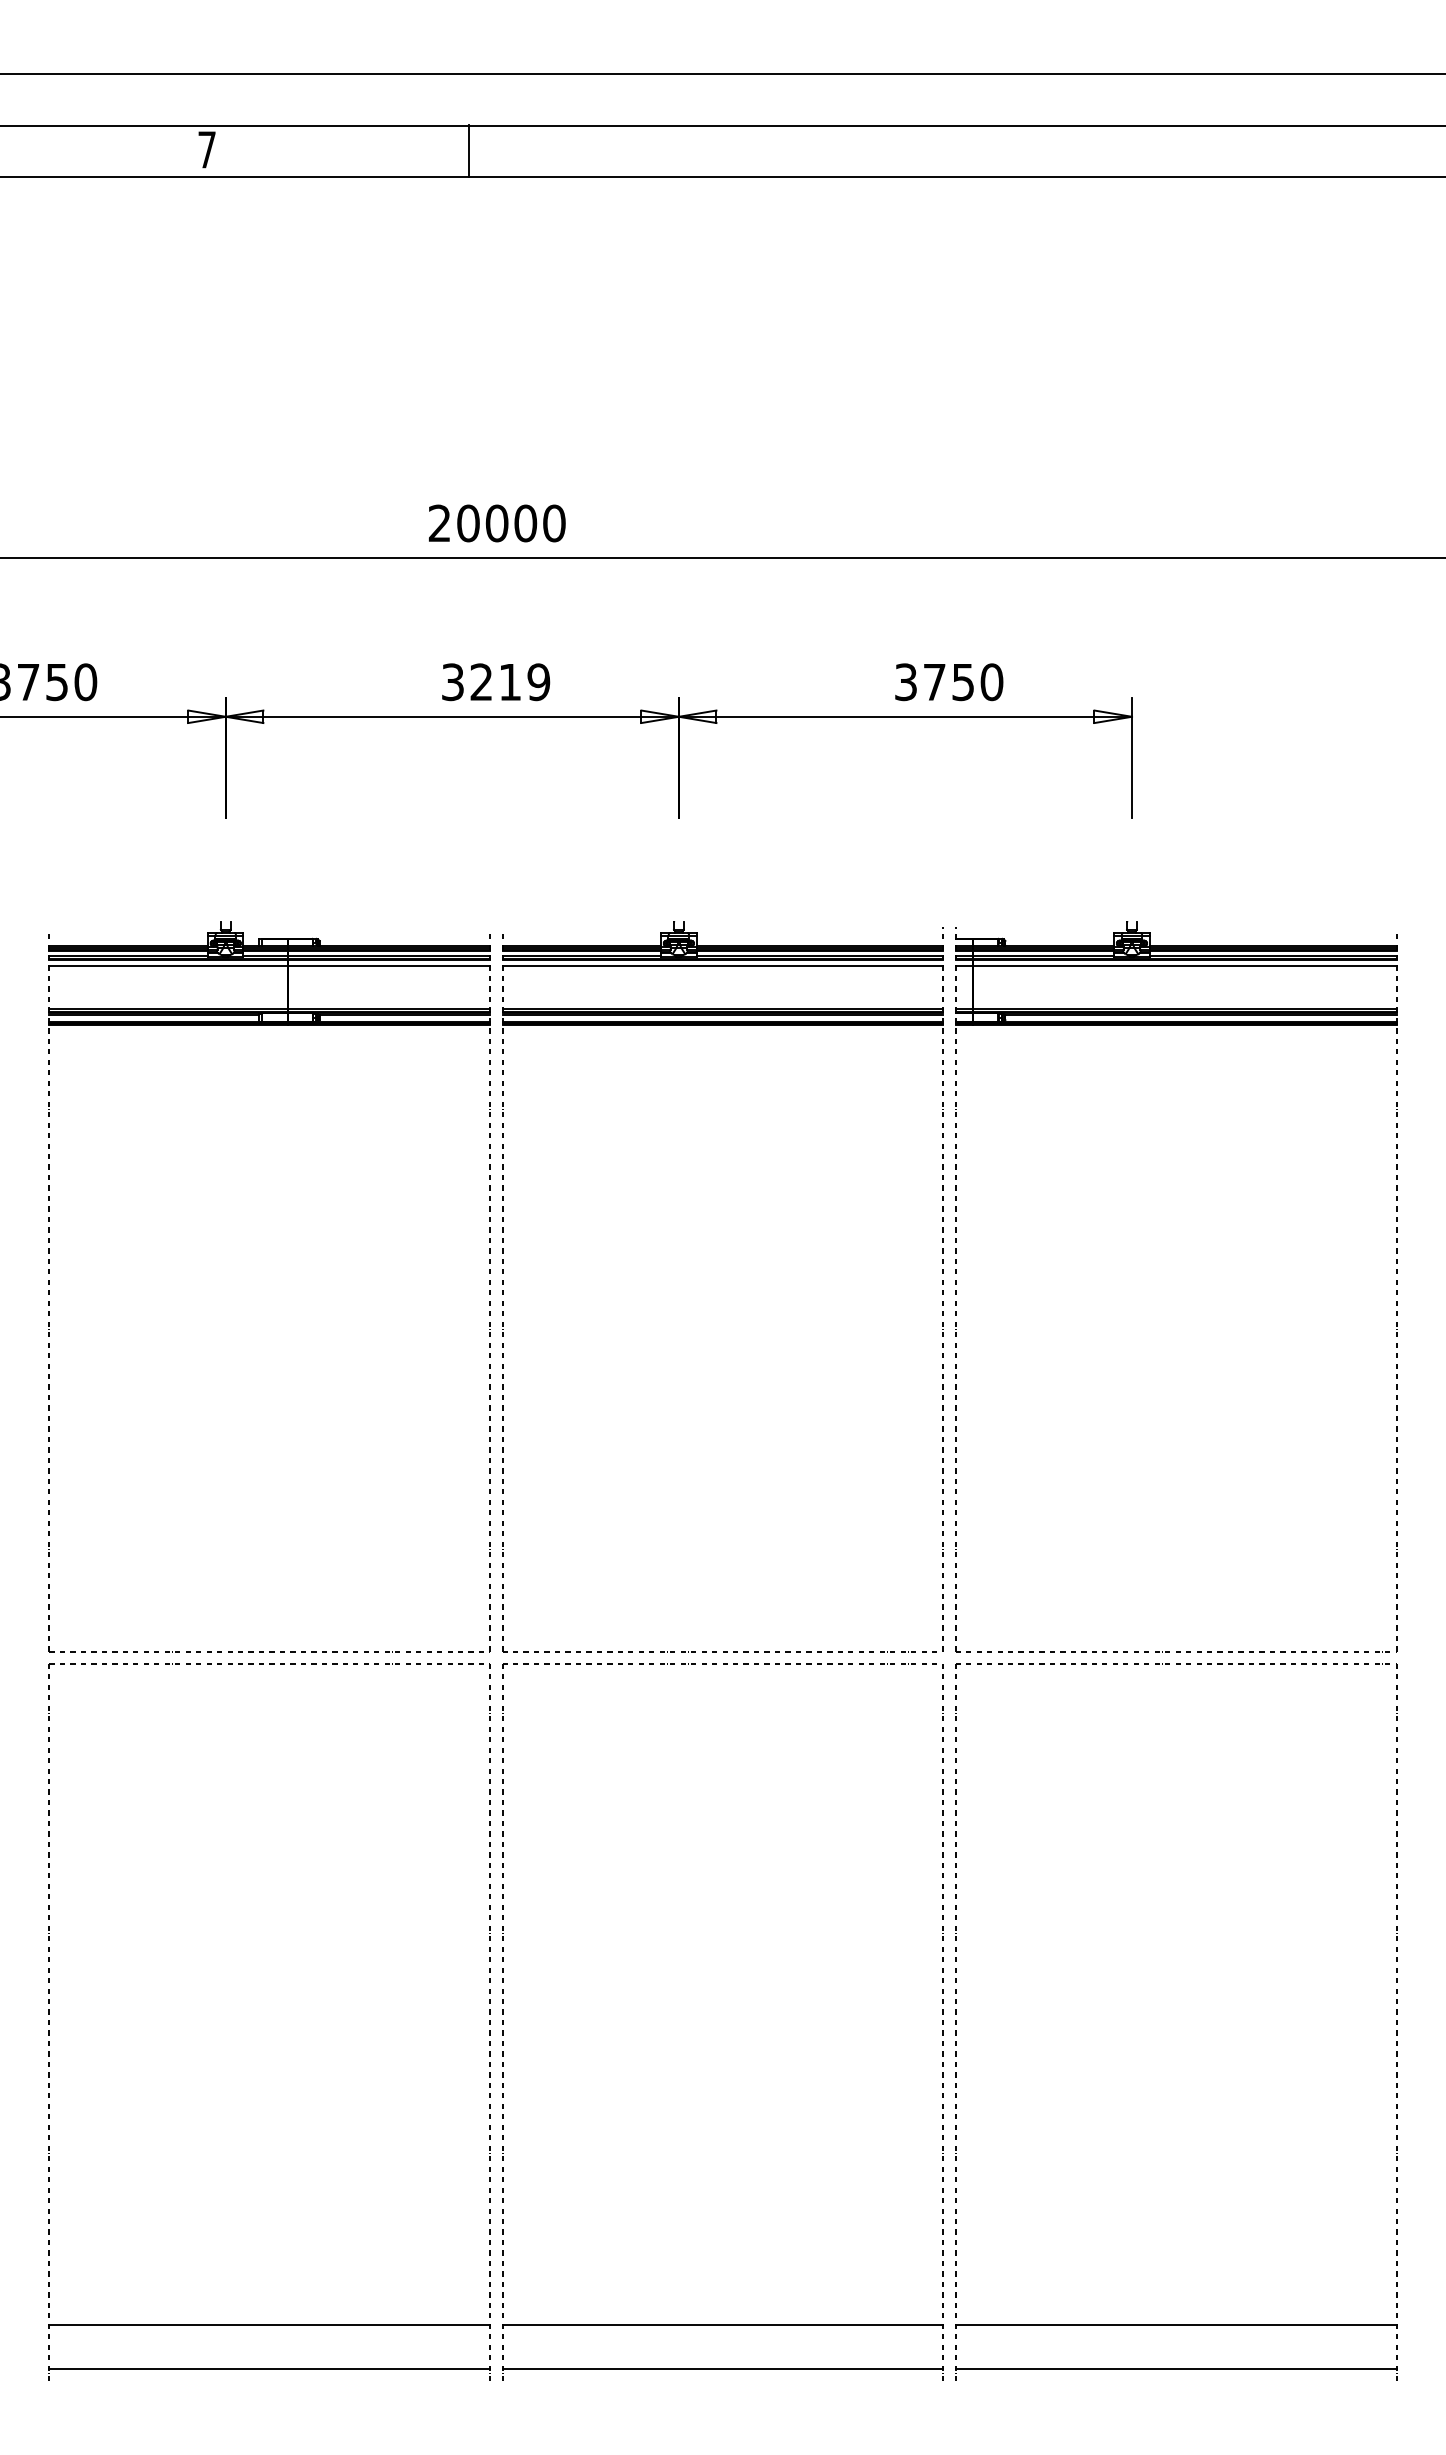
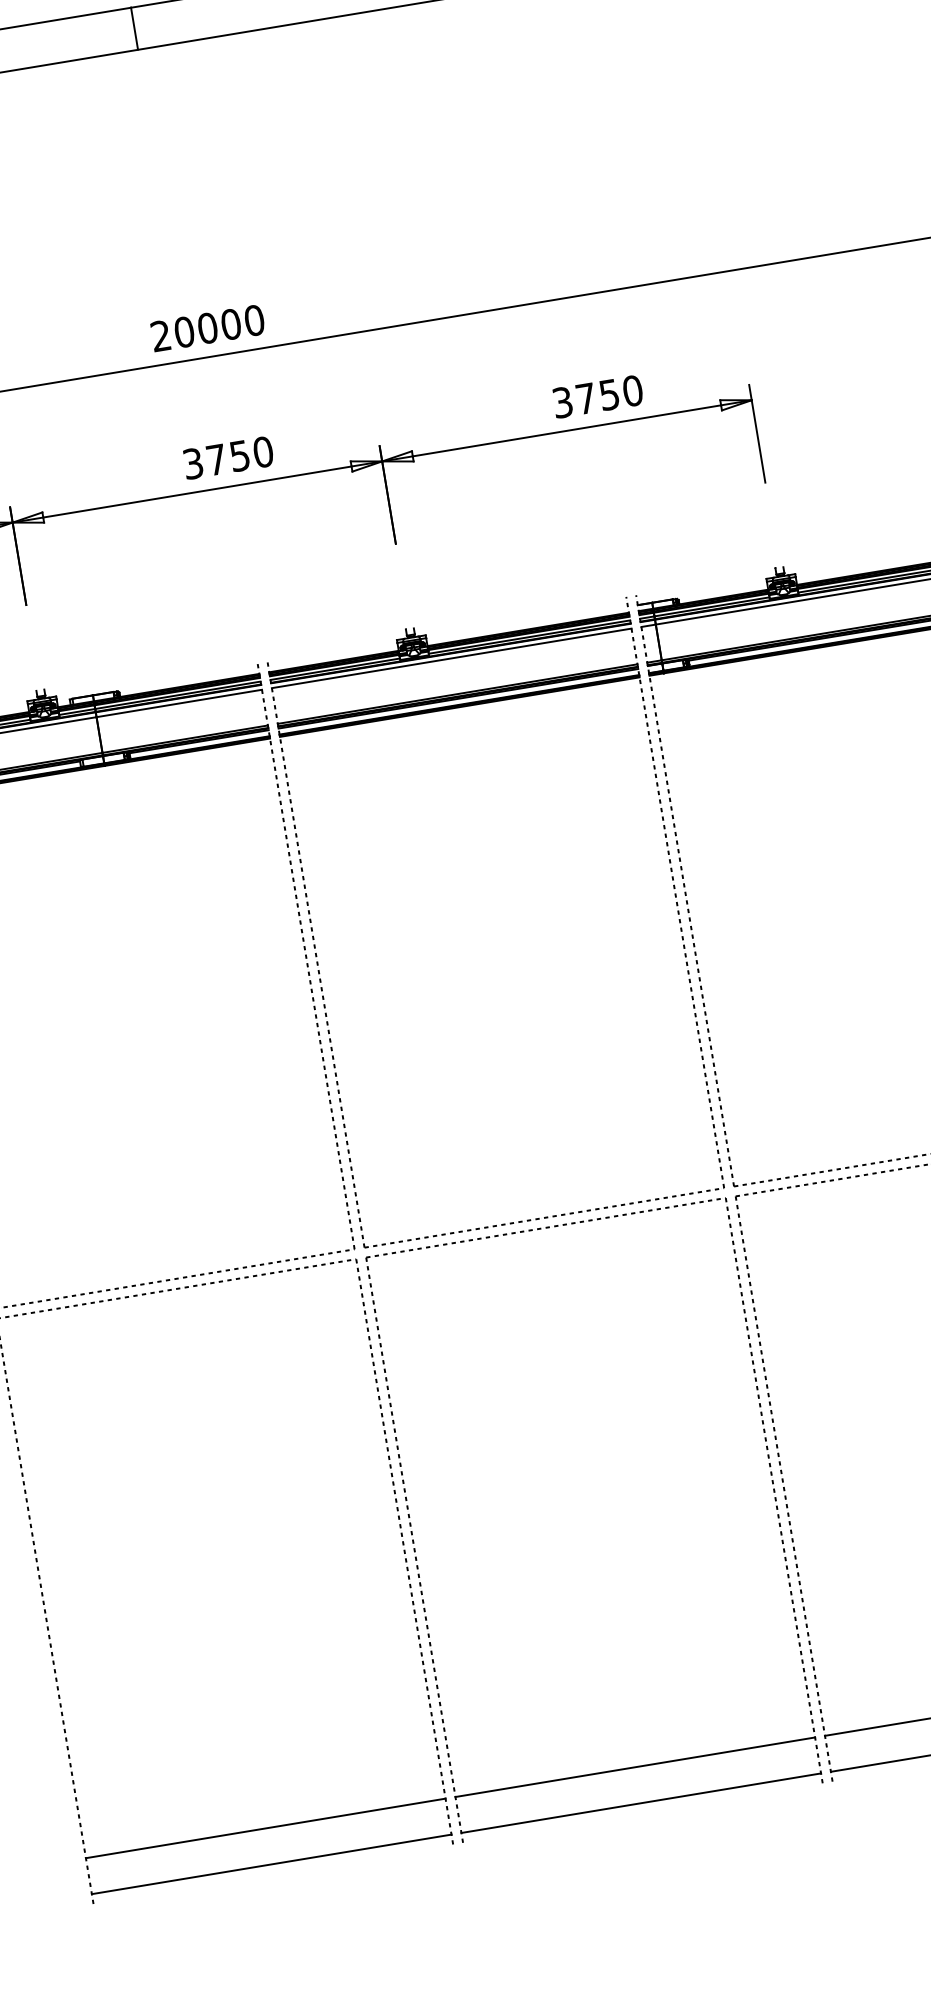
text: (510, 682) -> (240, 456), 3219 -> 3750

